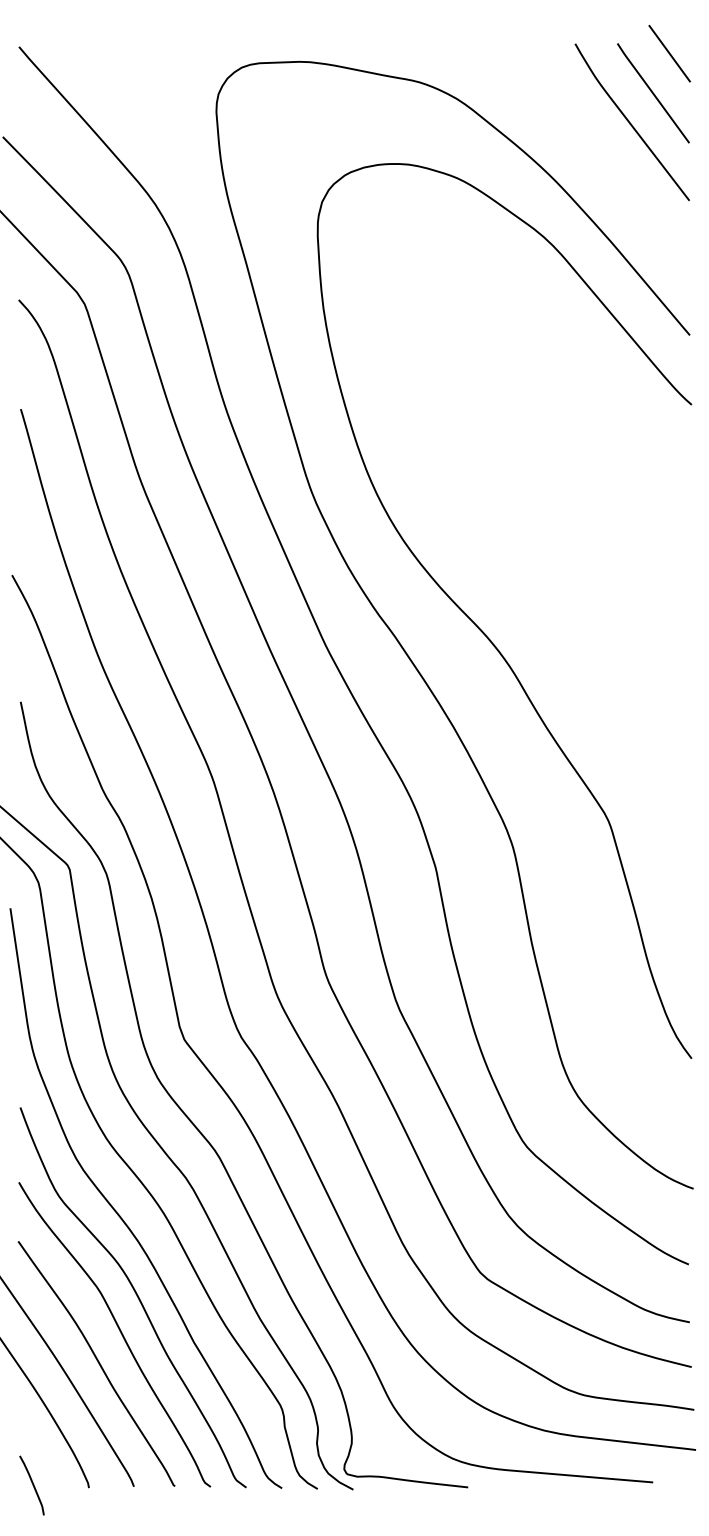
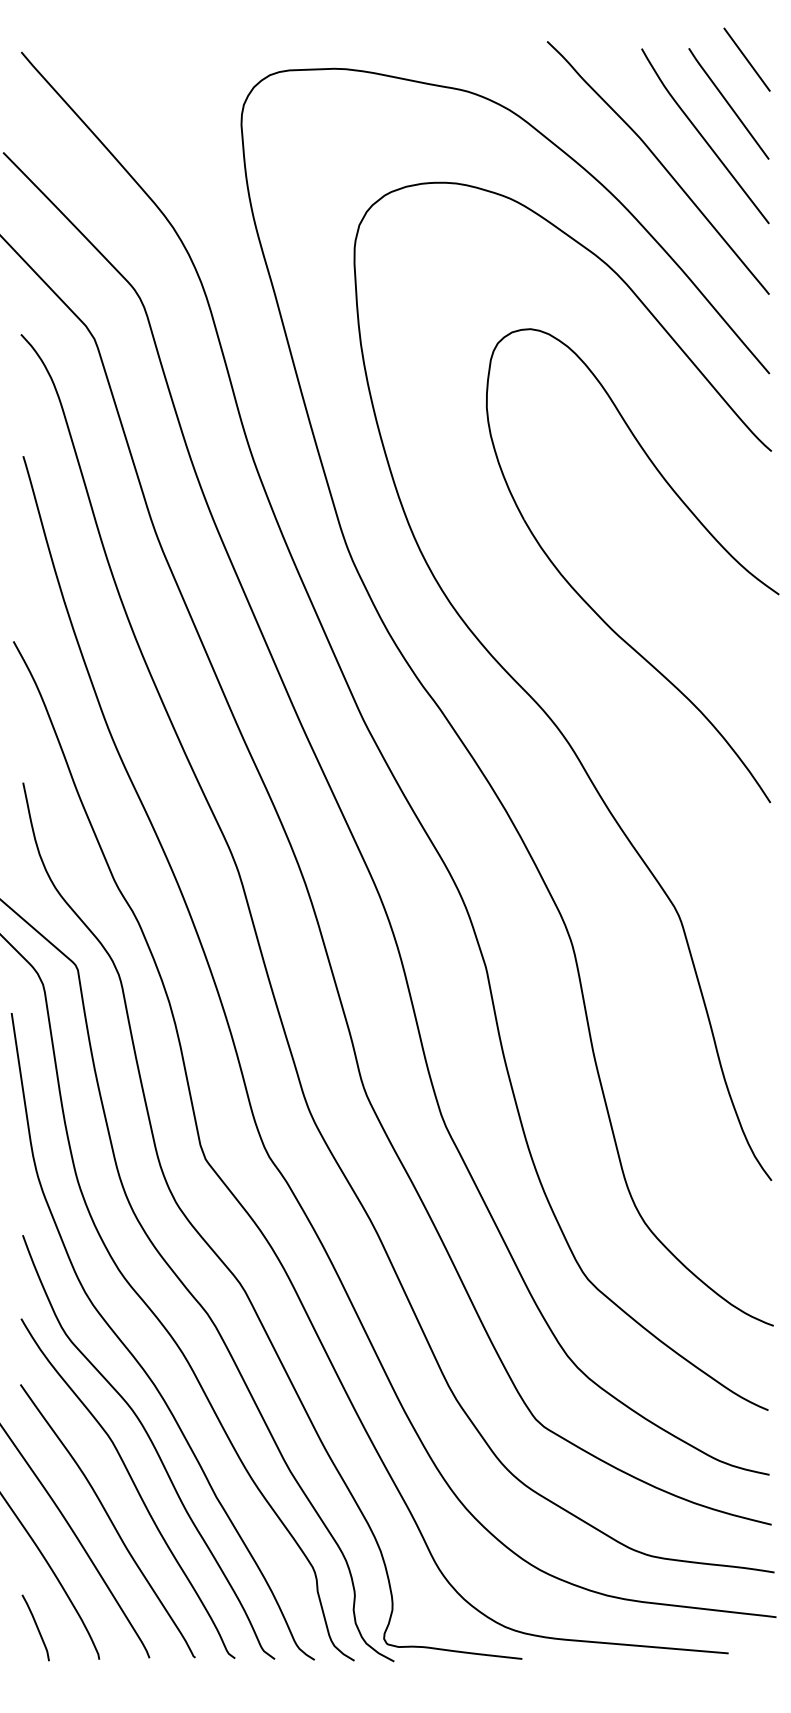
curve: (592, 147) -> (660, 164), added
part: (530, 543) -> (591, 606), added
curve: (32, 1485) -> (36, 1627), moved

